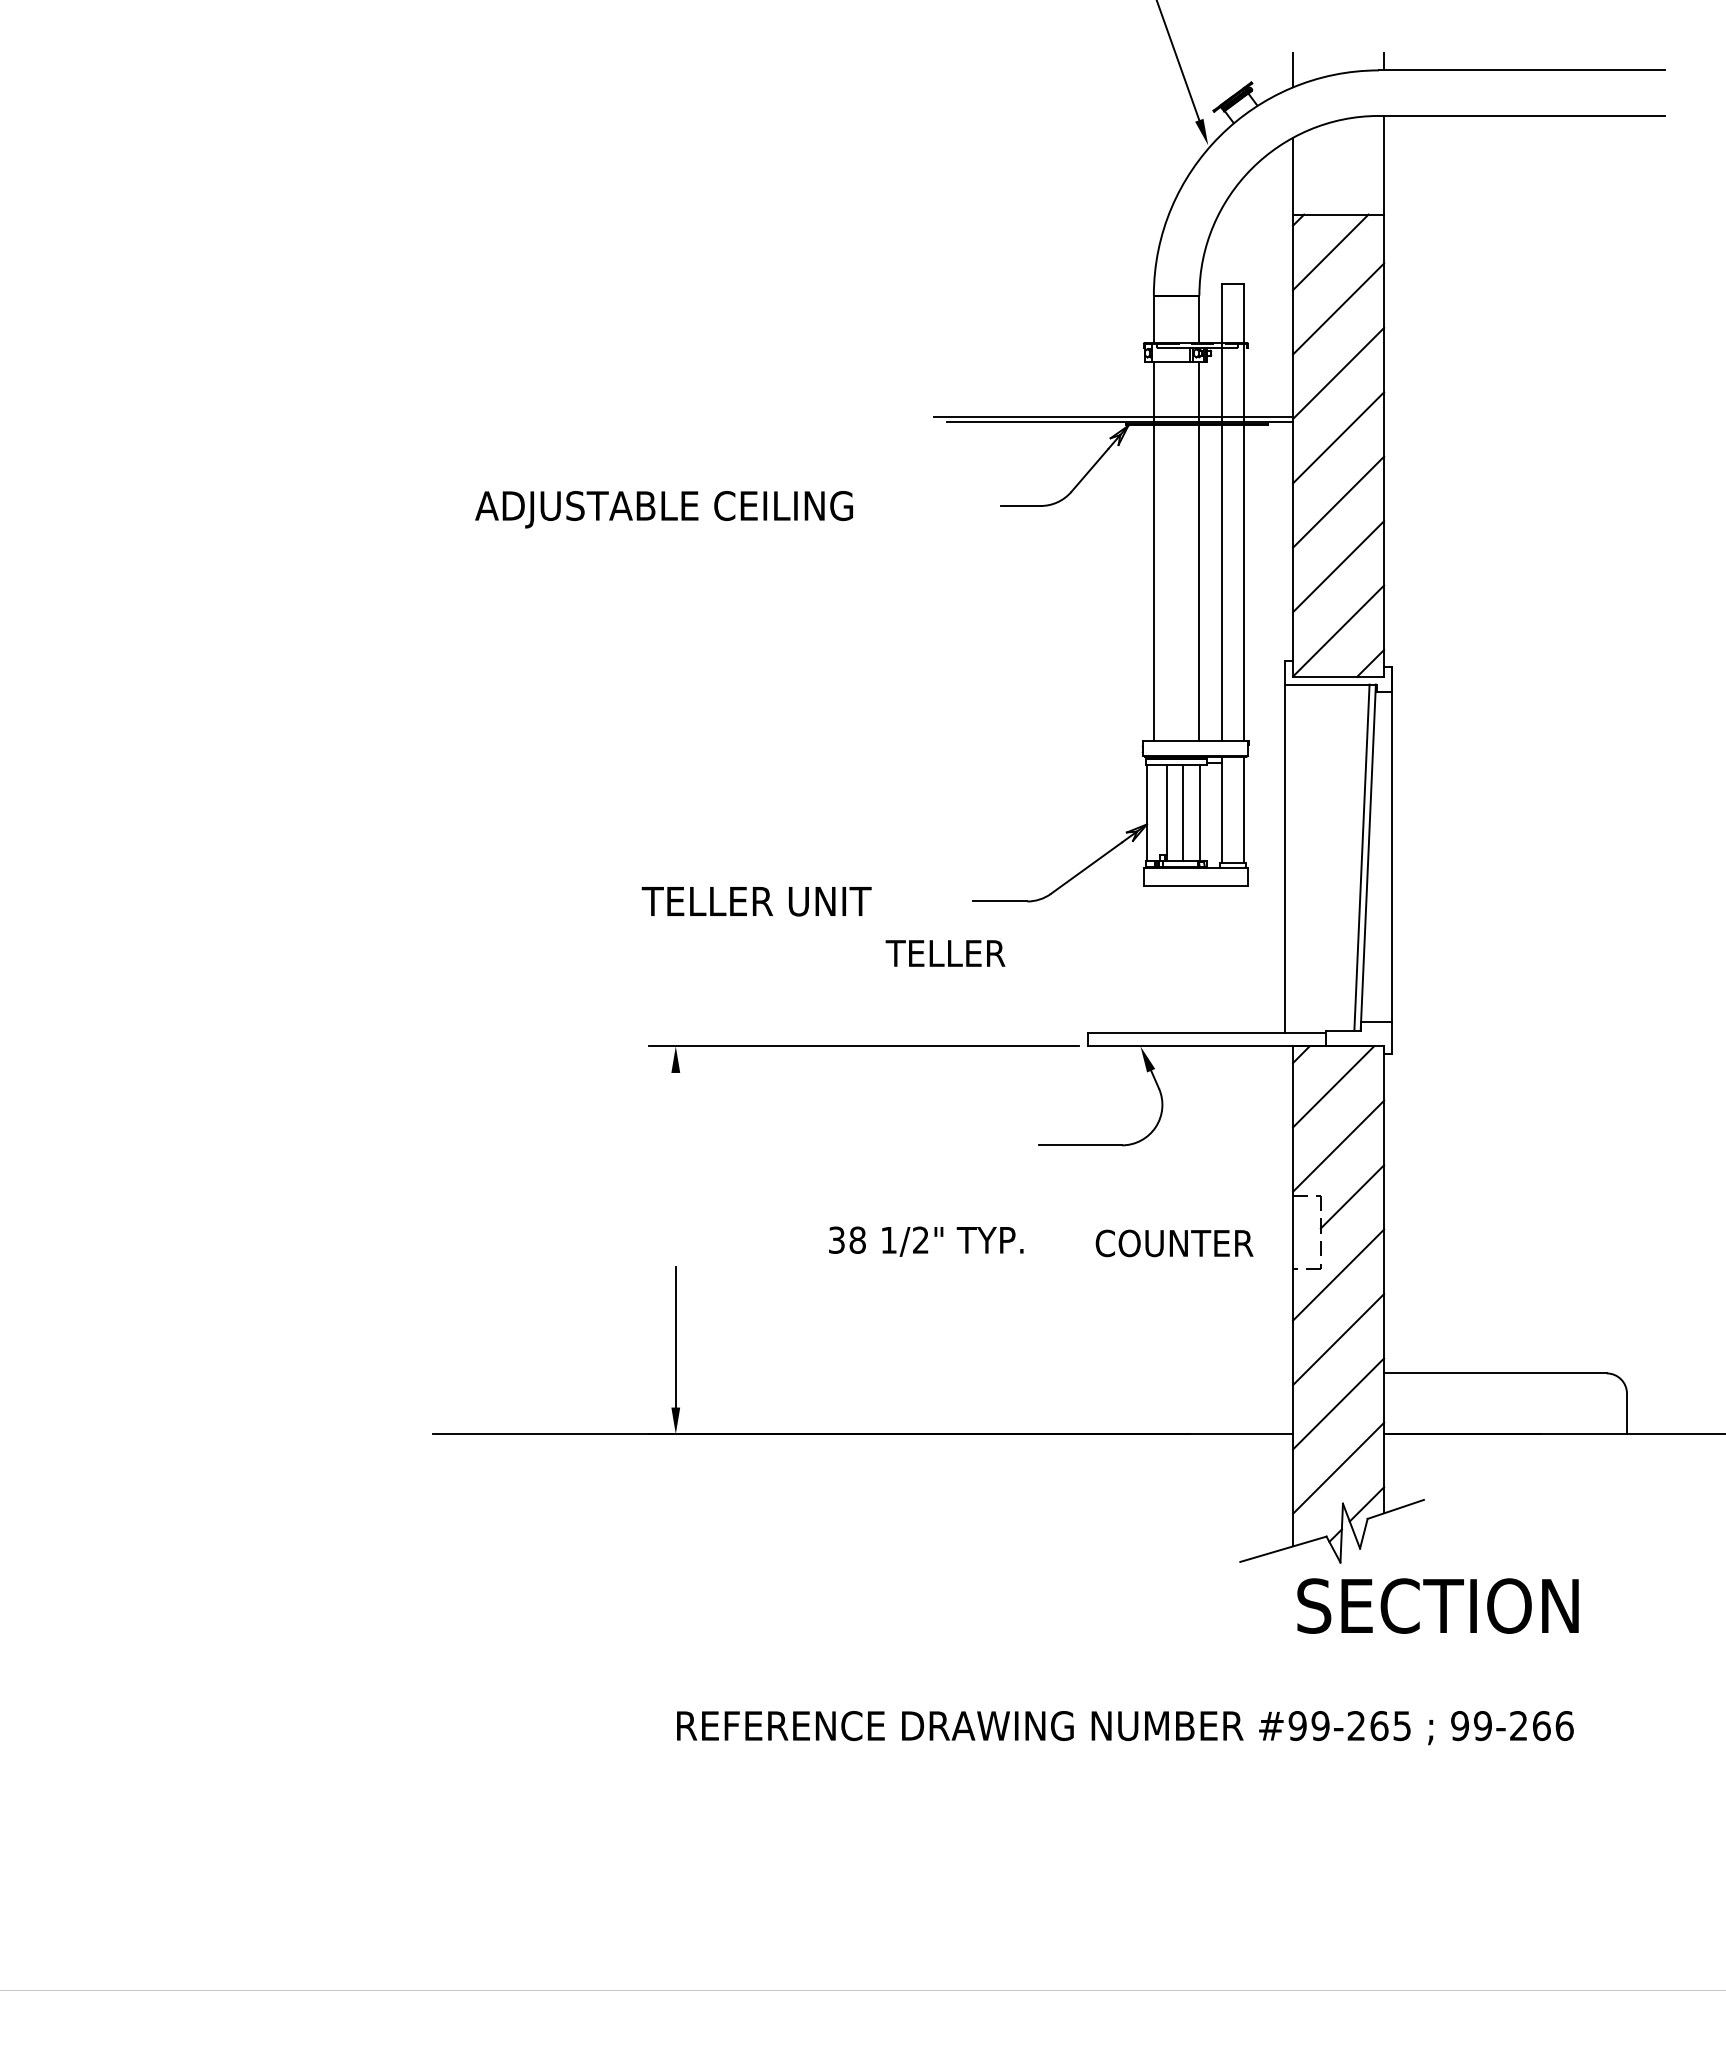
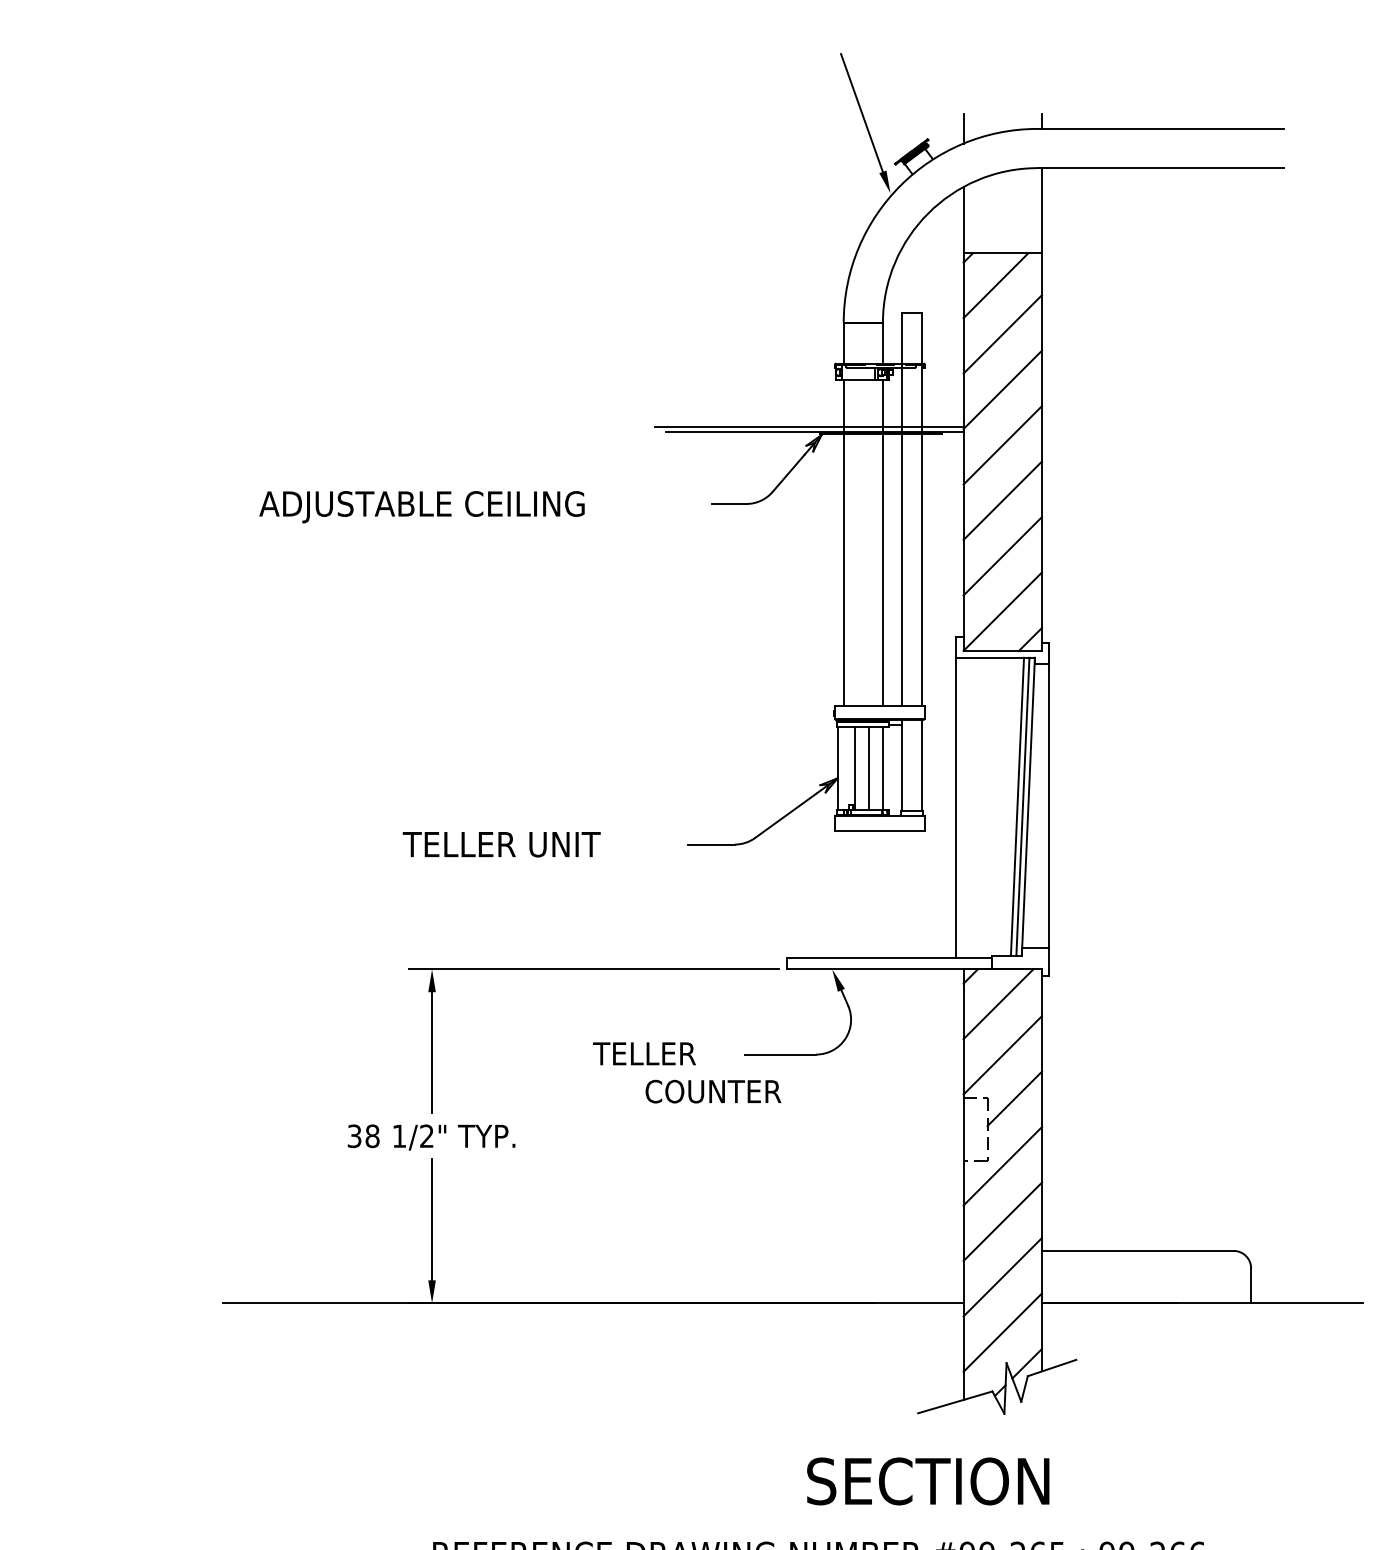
line: (1355, 857) -> (1017, 806), added
text: (945, 953) -> (644, 1053), moved
line: (675, 1138) -> (431, 1048), added
text: (926, 1241) -> (431, 1137), moved
text: (1174, 1243) -> (713, 1091), moved
text: (1437, 1605) -> (927, 1480), moved

